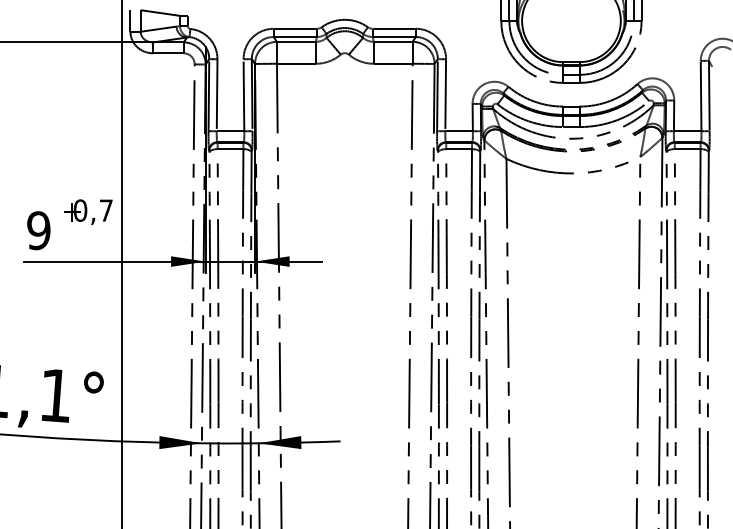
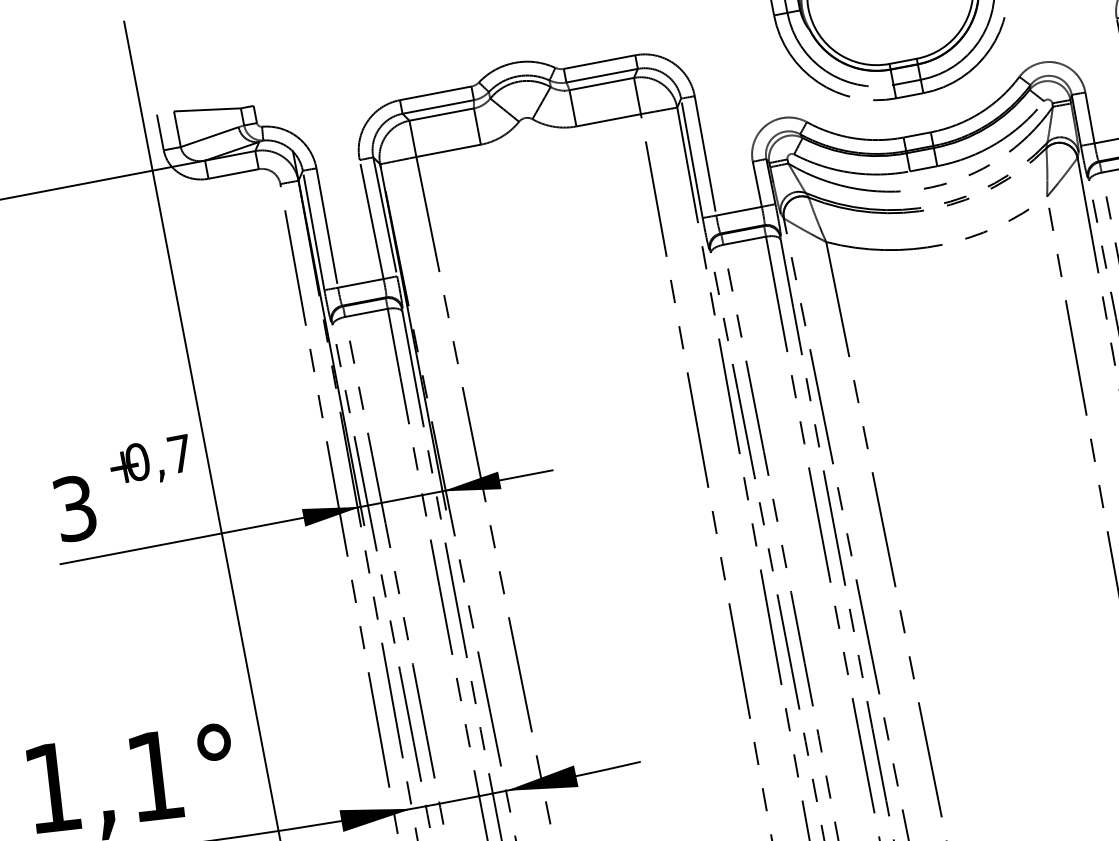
text: (38, 230) -> (74, 508), 9 -> 3

